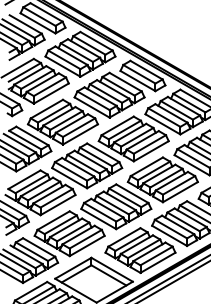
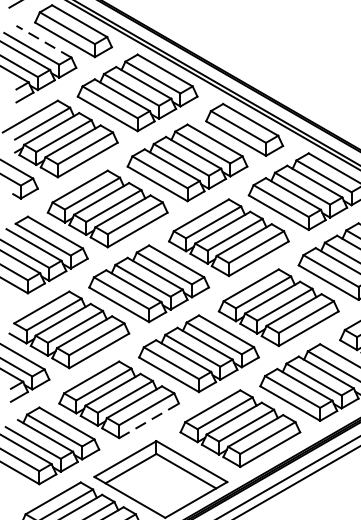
line: (25, 24) -> (43, 41), solid -> dashed
line: (87, 245) -> (149, 420), solid -> dashed

